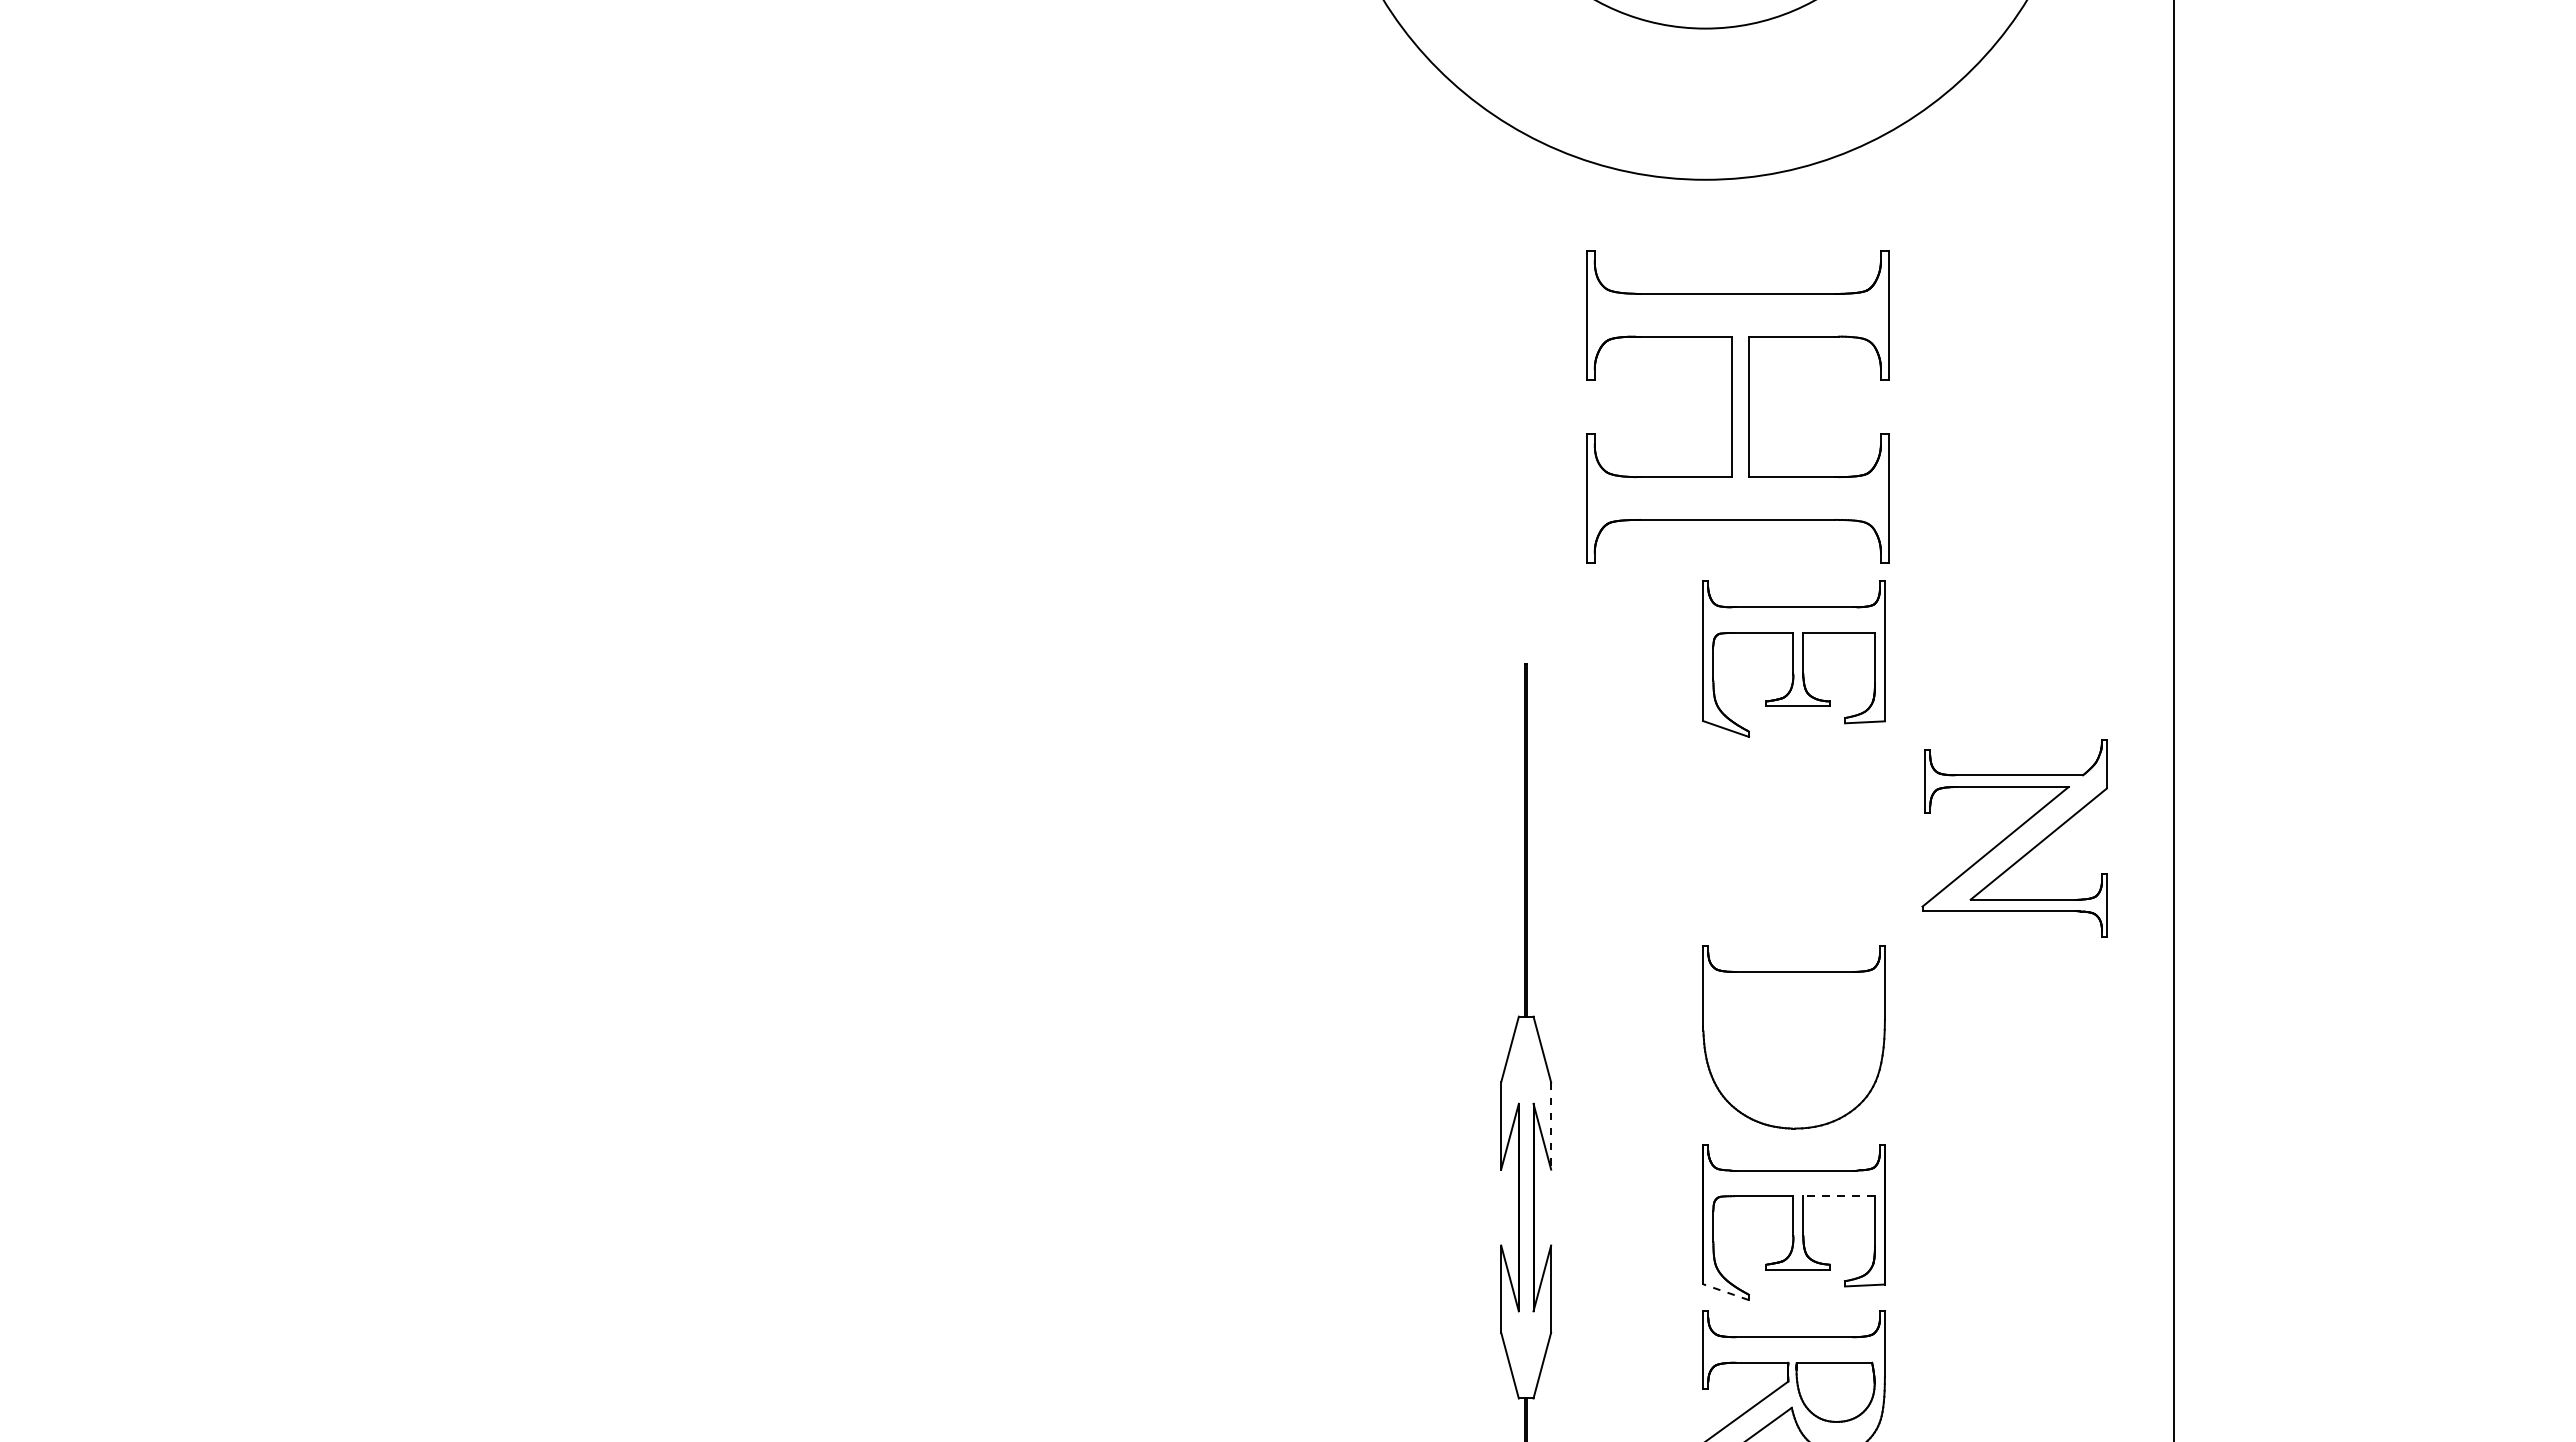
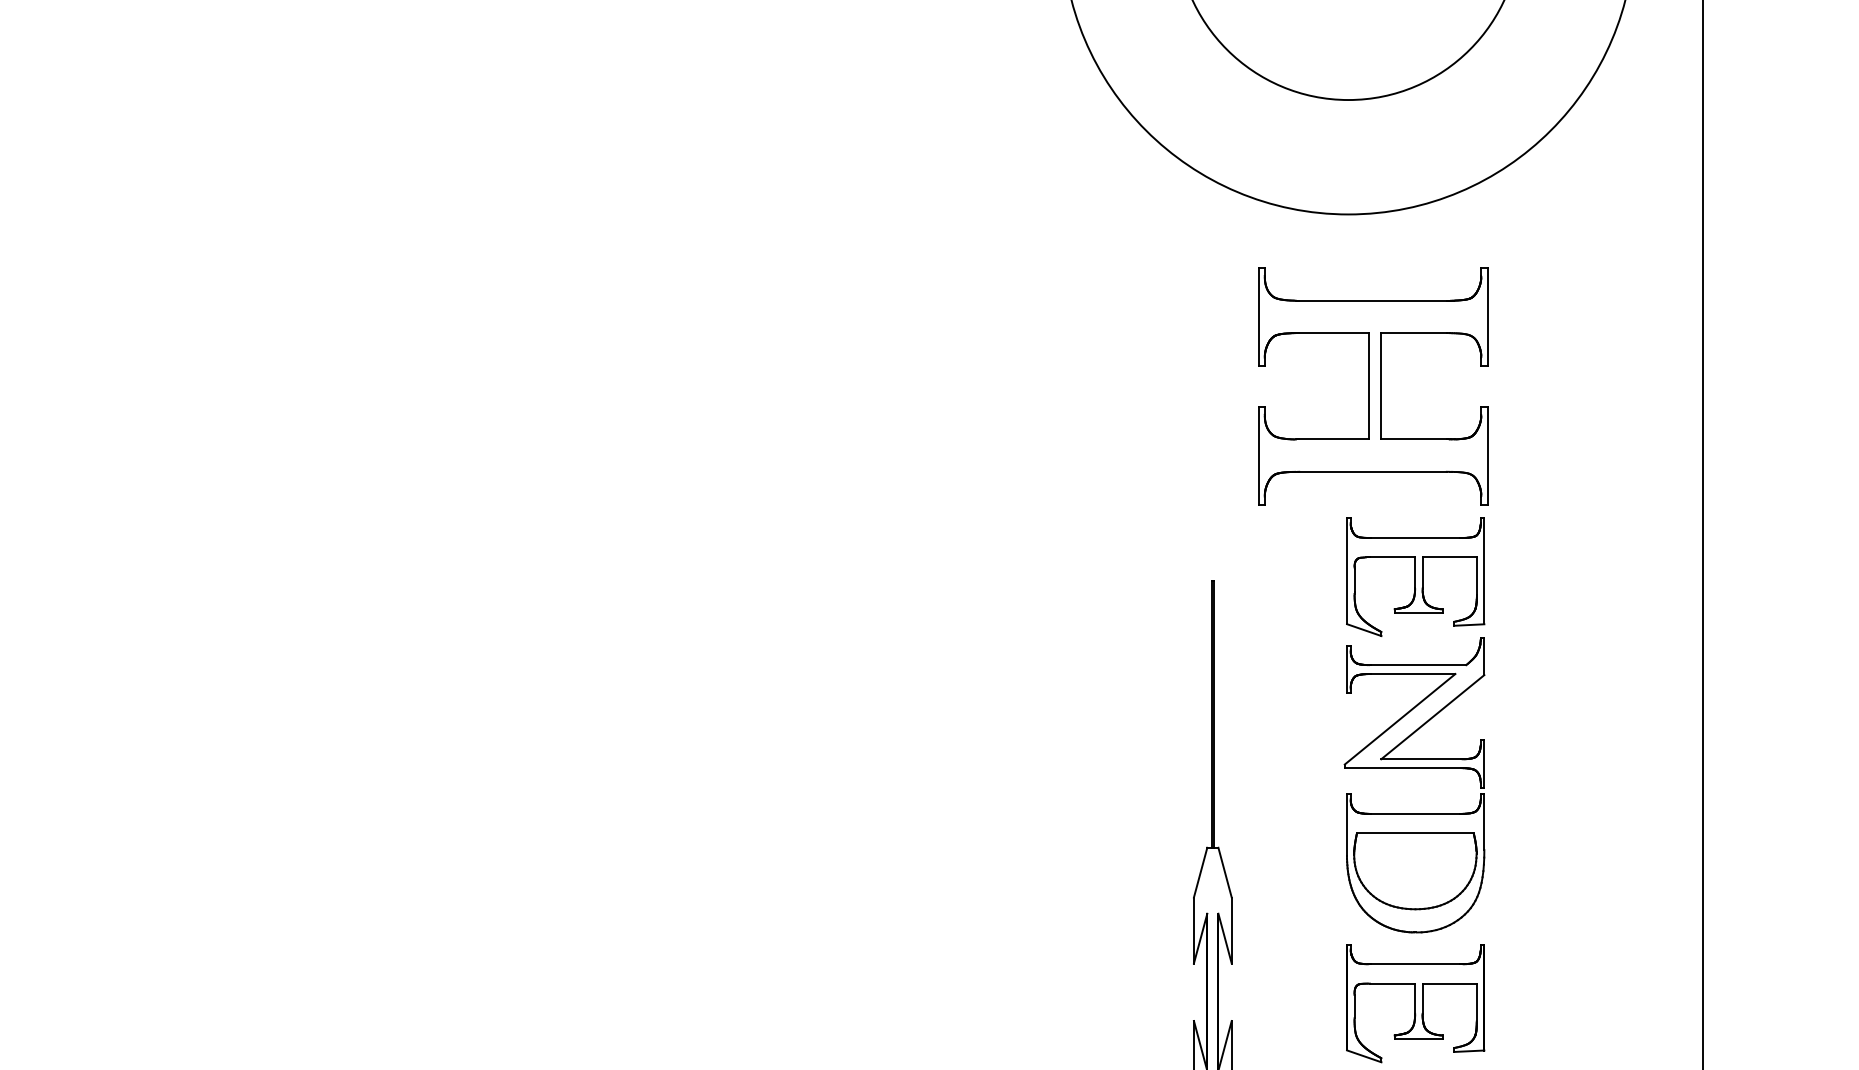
part: (2014, 838) -> (1414, 712), moved
part: (1793, 1047) -> (1415, 871), added
line: (1551, 1126) -> (1232, 930), dashed -> solid
line: (1839, 1196) -> (1449, 983), dashed -> solid
line: (1725, 1292) -> (1363, 1056), dashed -> solid

